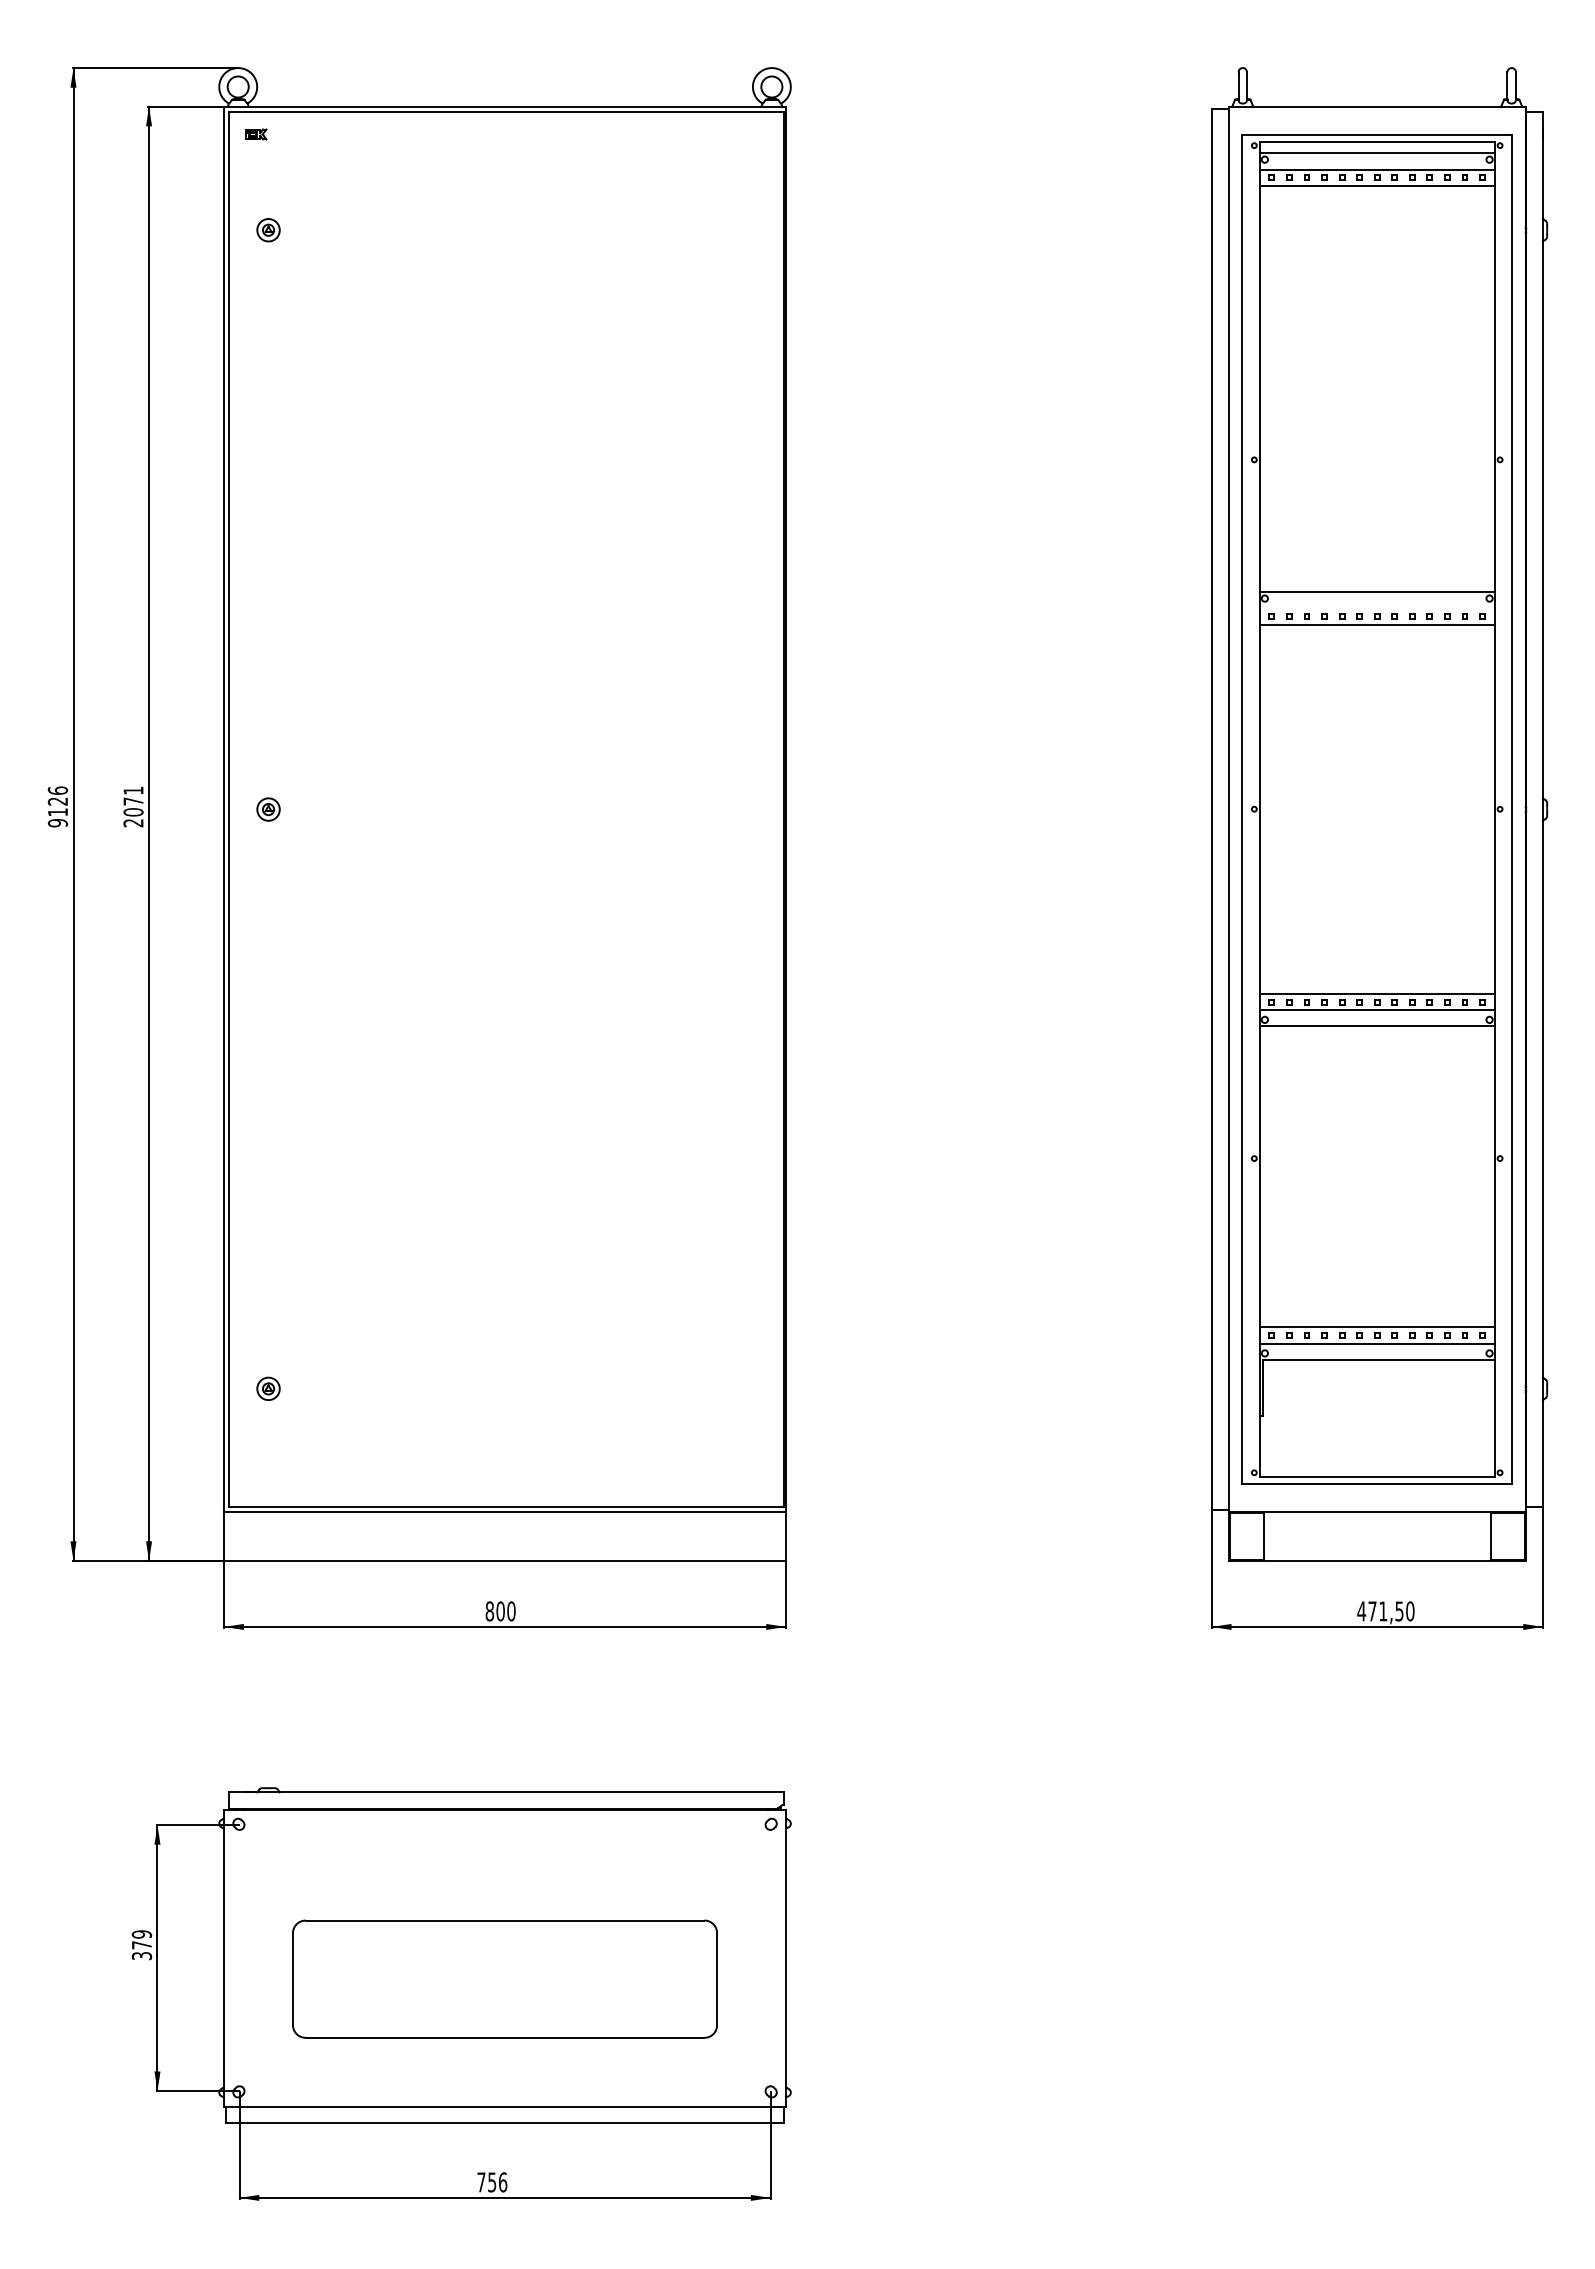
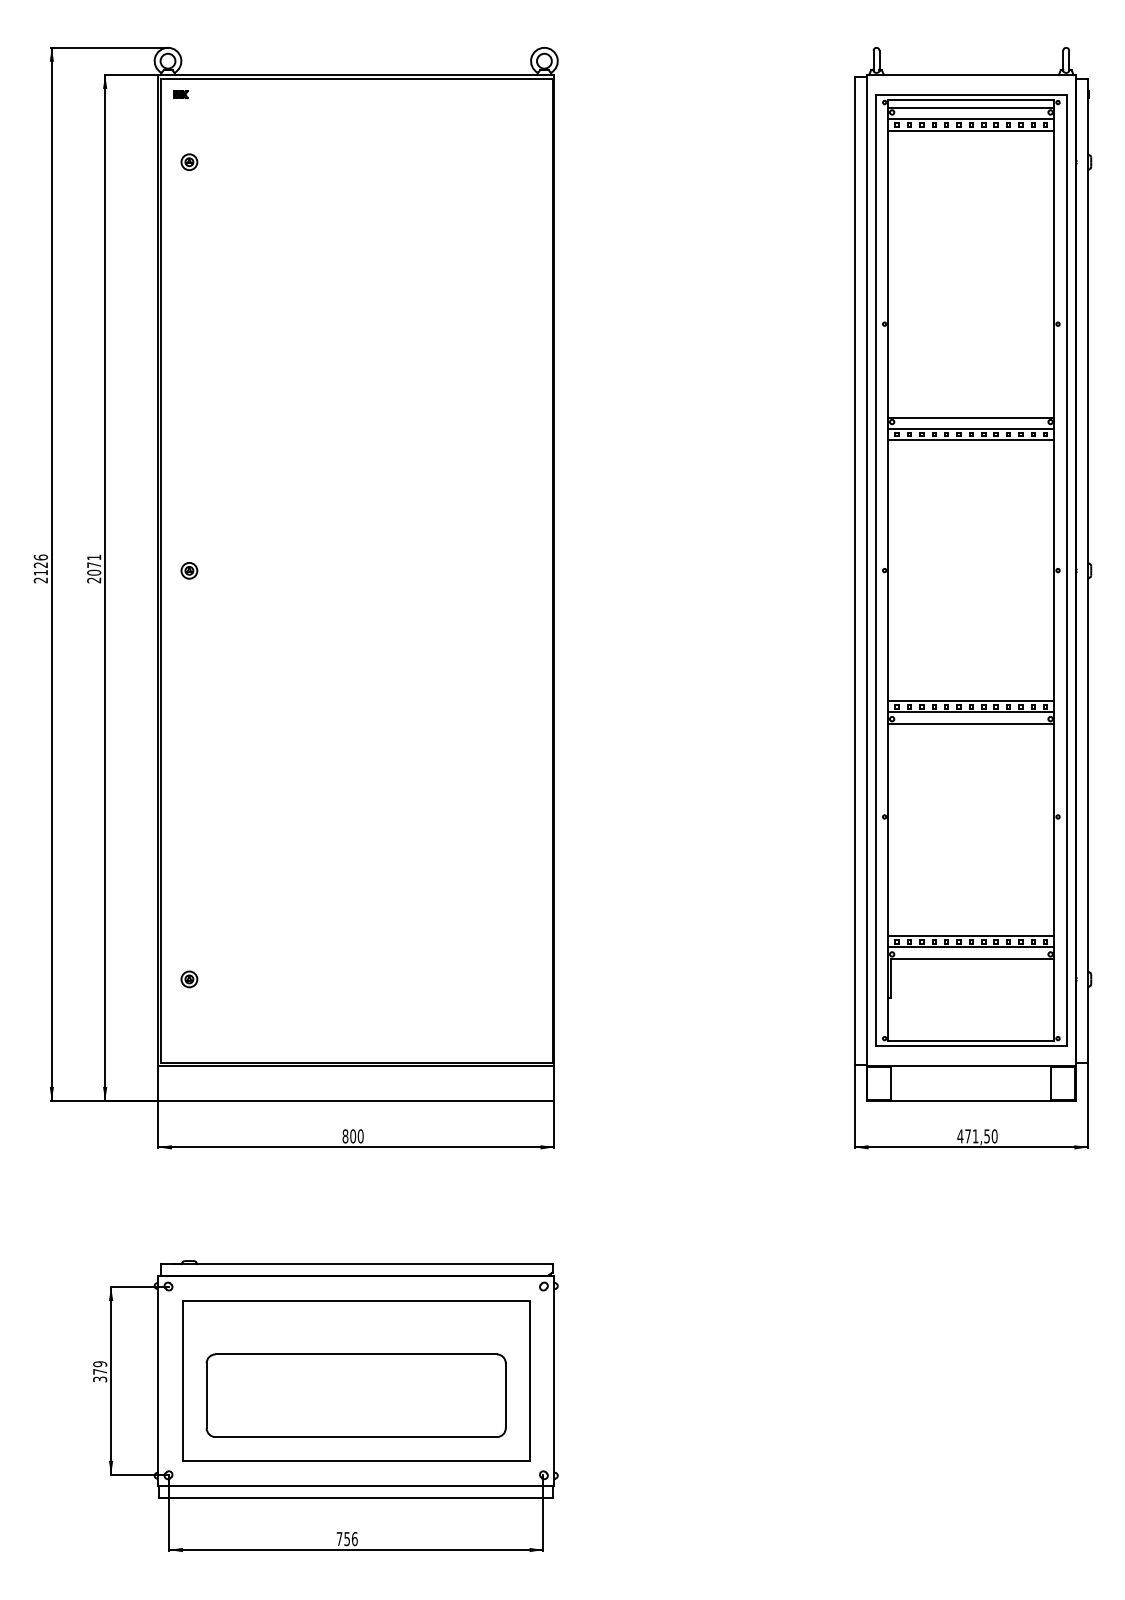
line: (1376, 608) -> (970, 429), added
text: (58, 823) -> (41, 580), 9126 -> 2126
part: (504, 1958) -> (355, 1381), added

